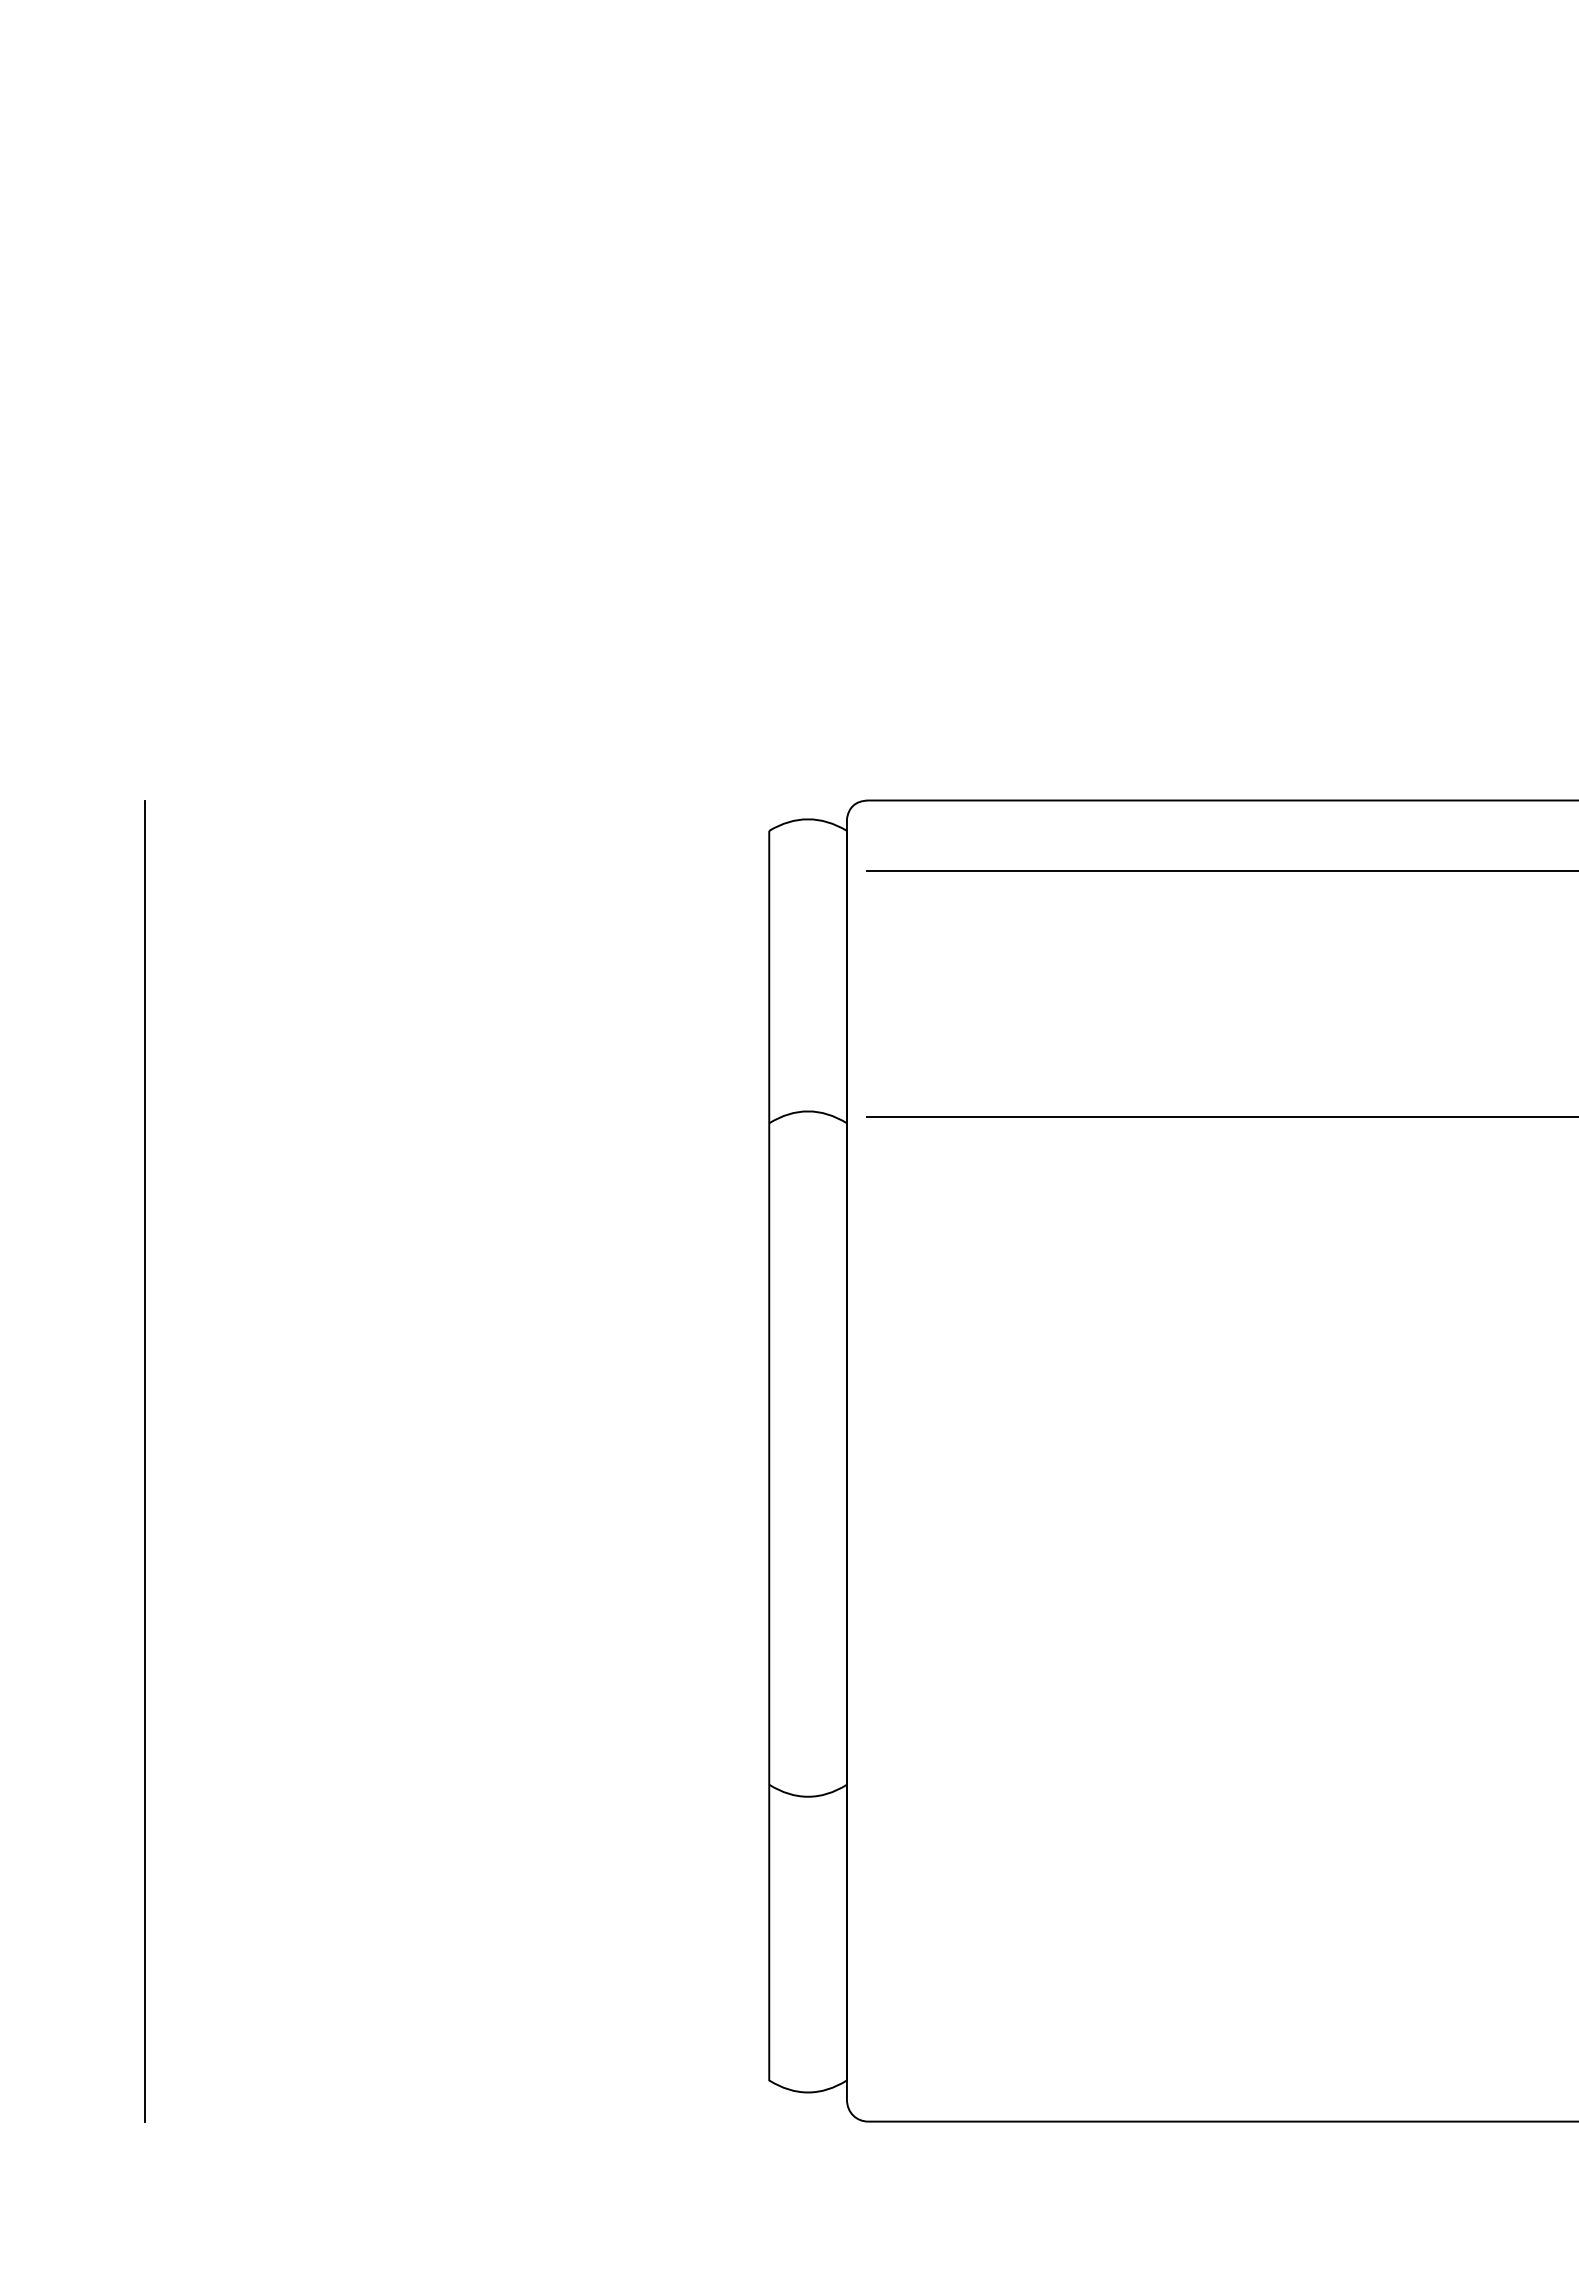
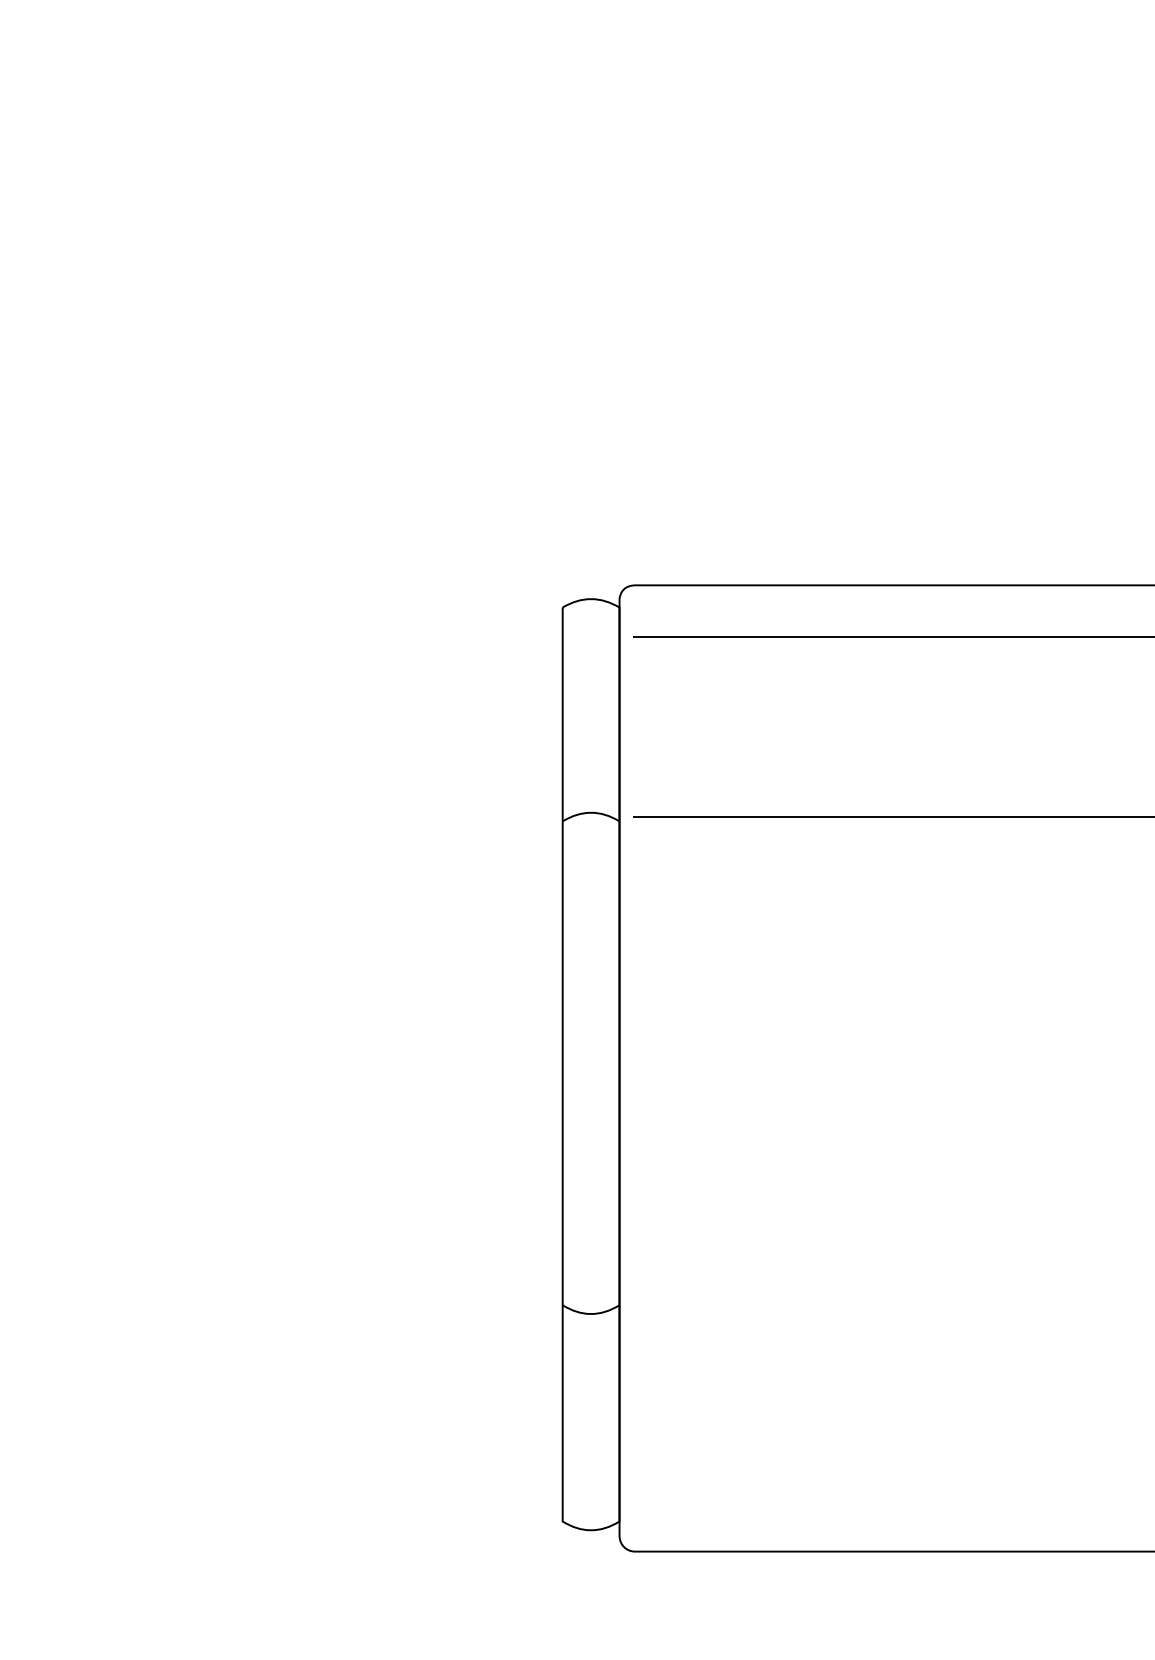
line: (144, 1460) -> (105, 1068), removed

